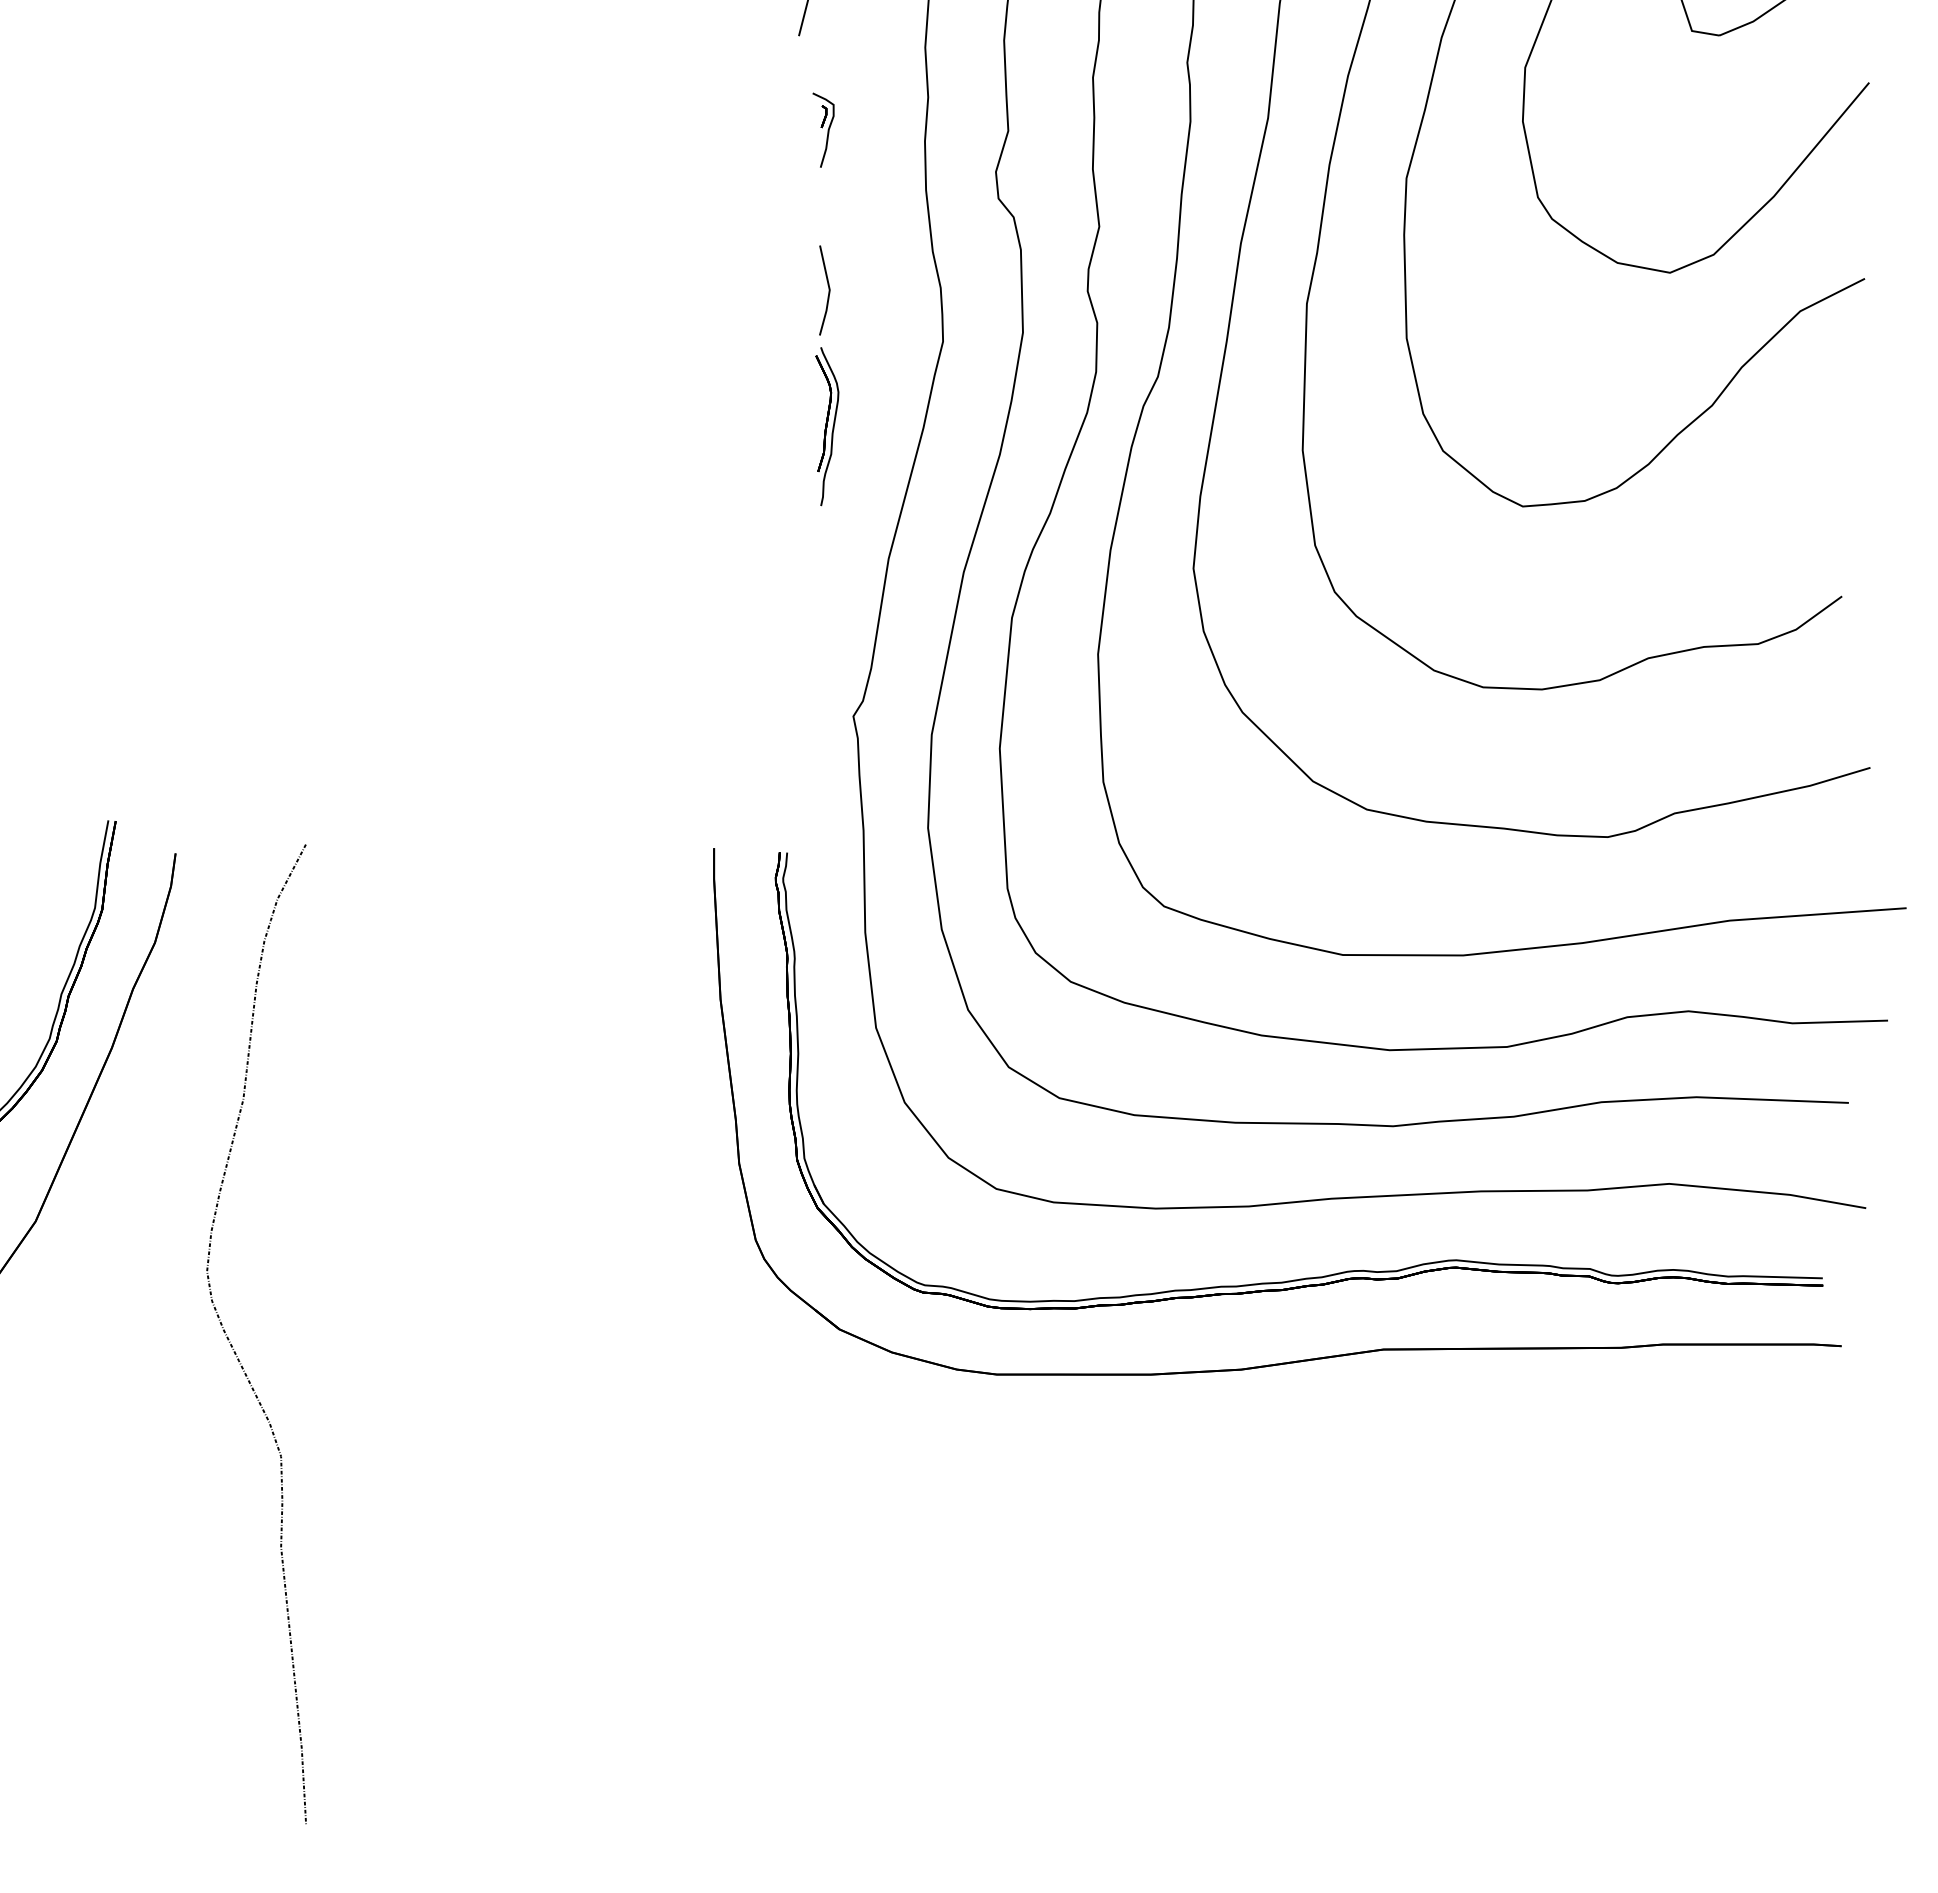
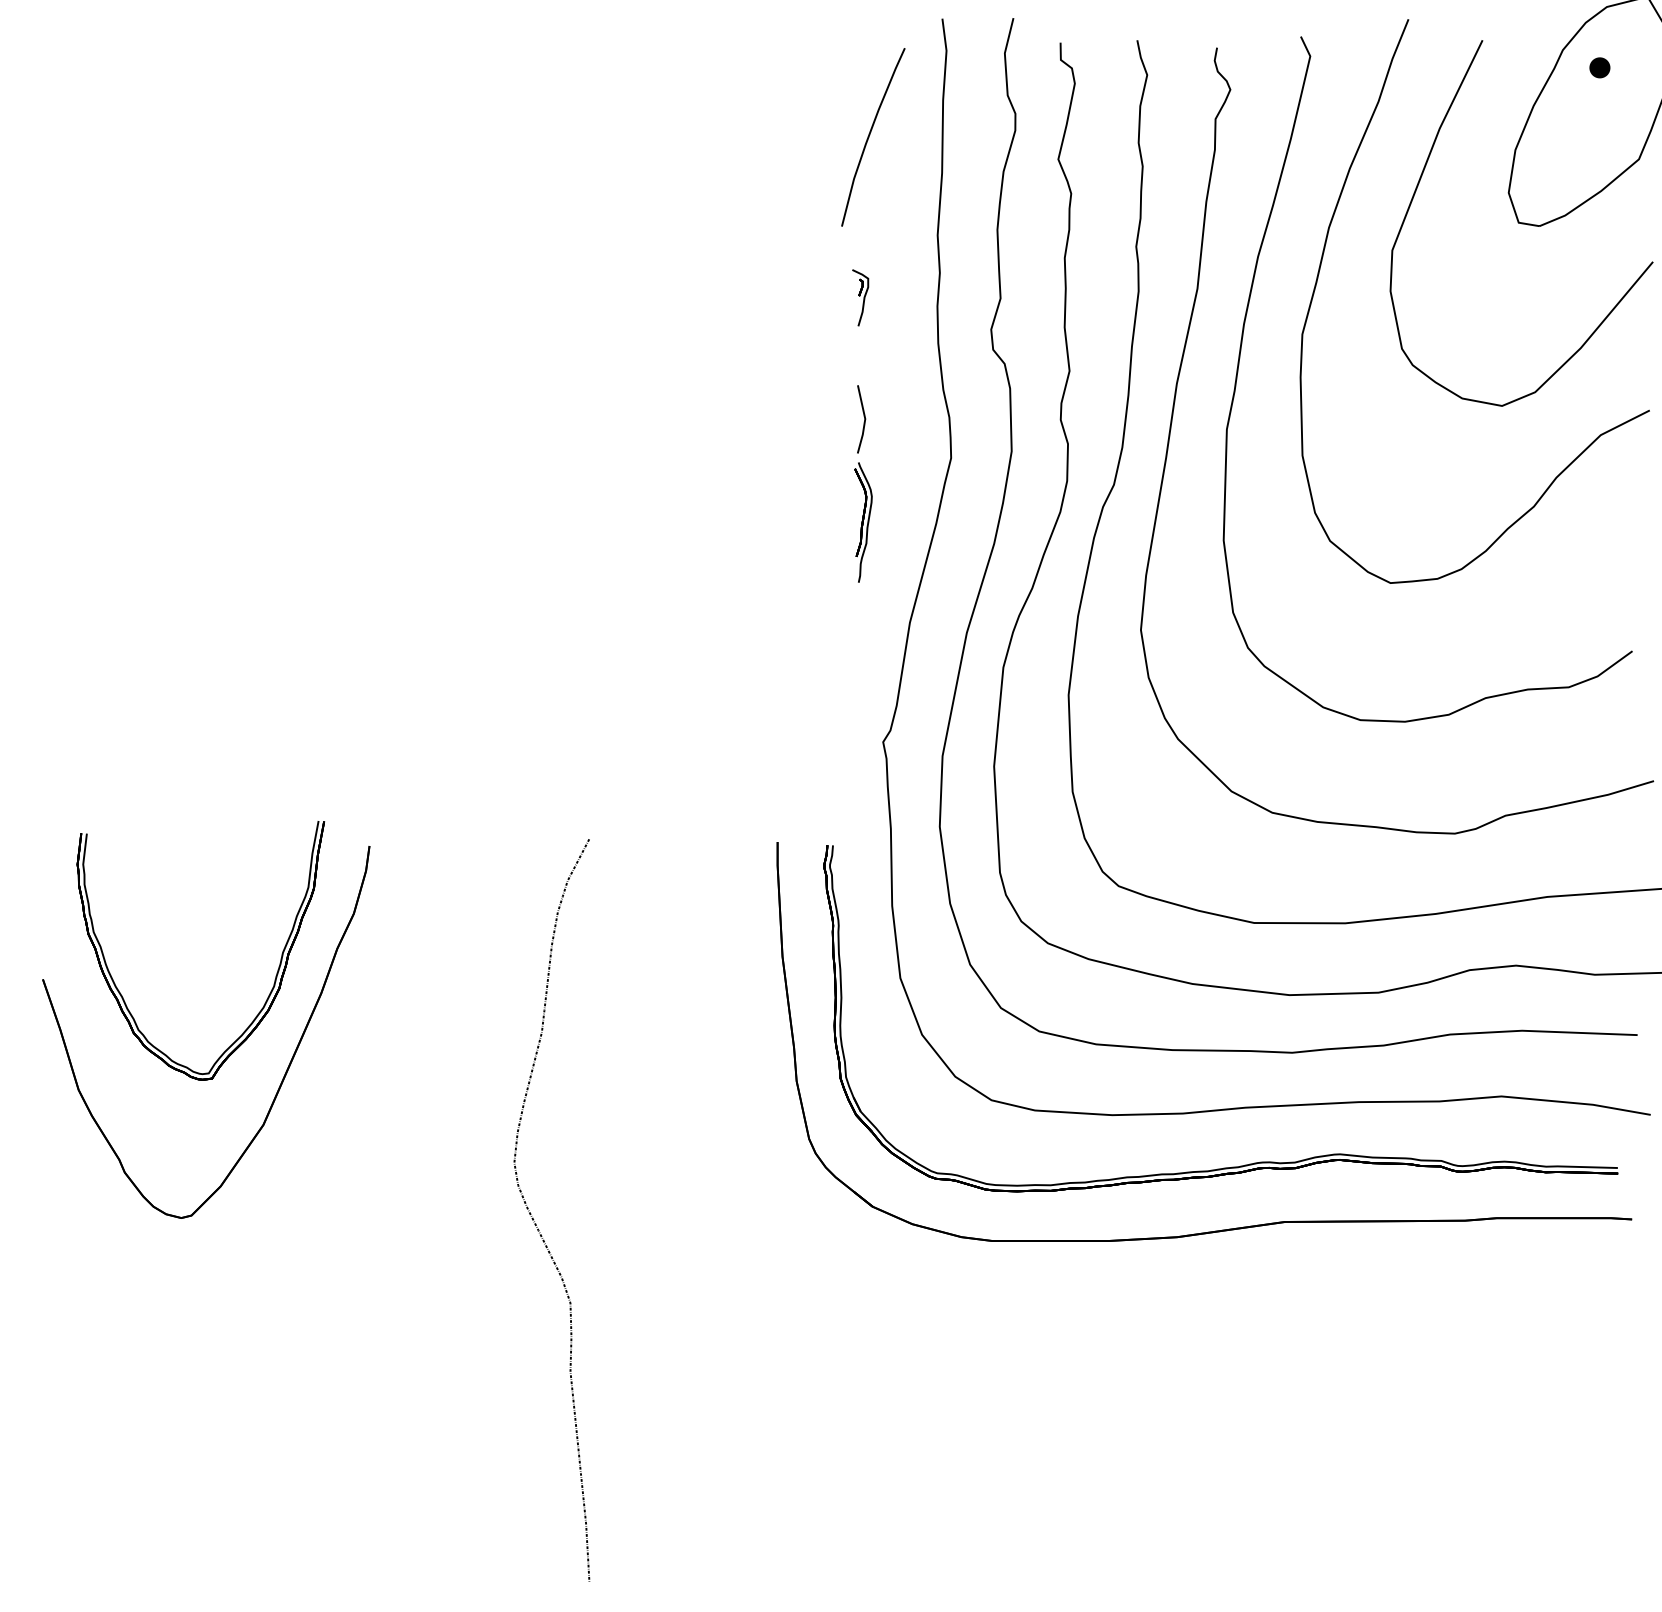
curve: (233, 1346) -> (534, 1219), moved

